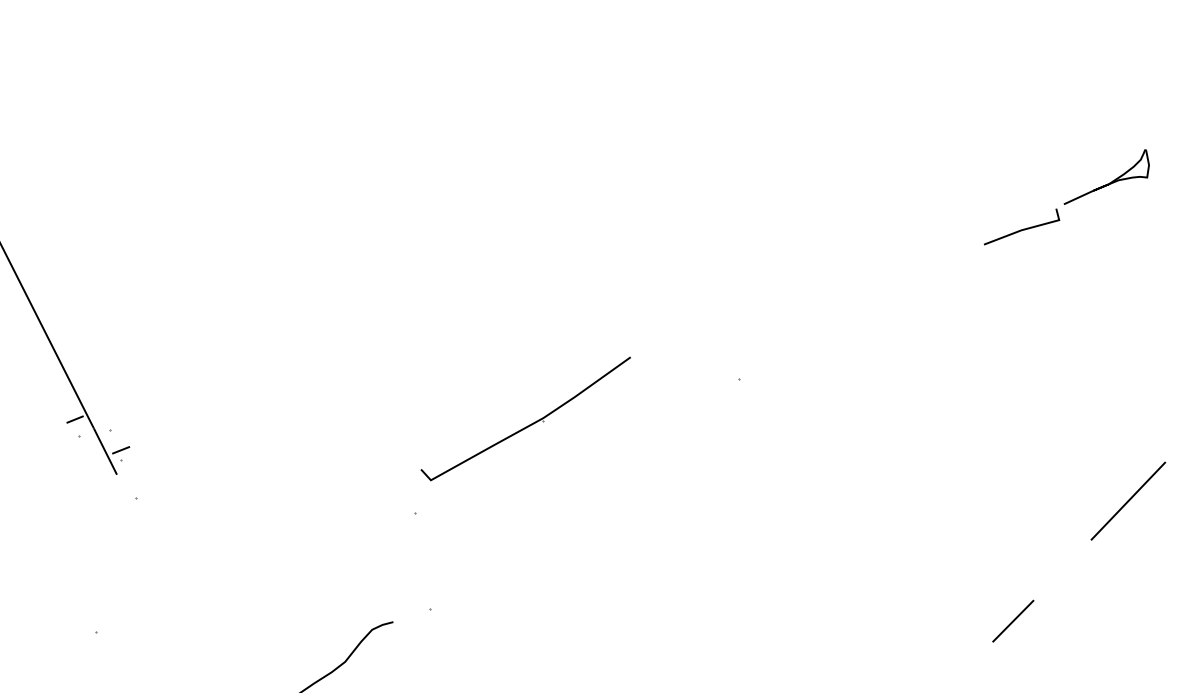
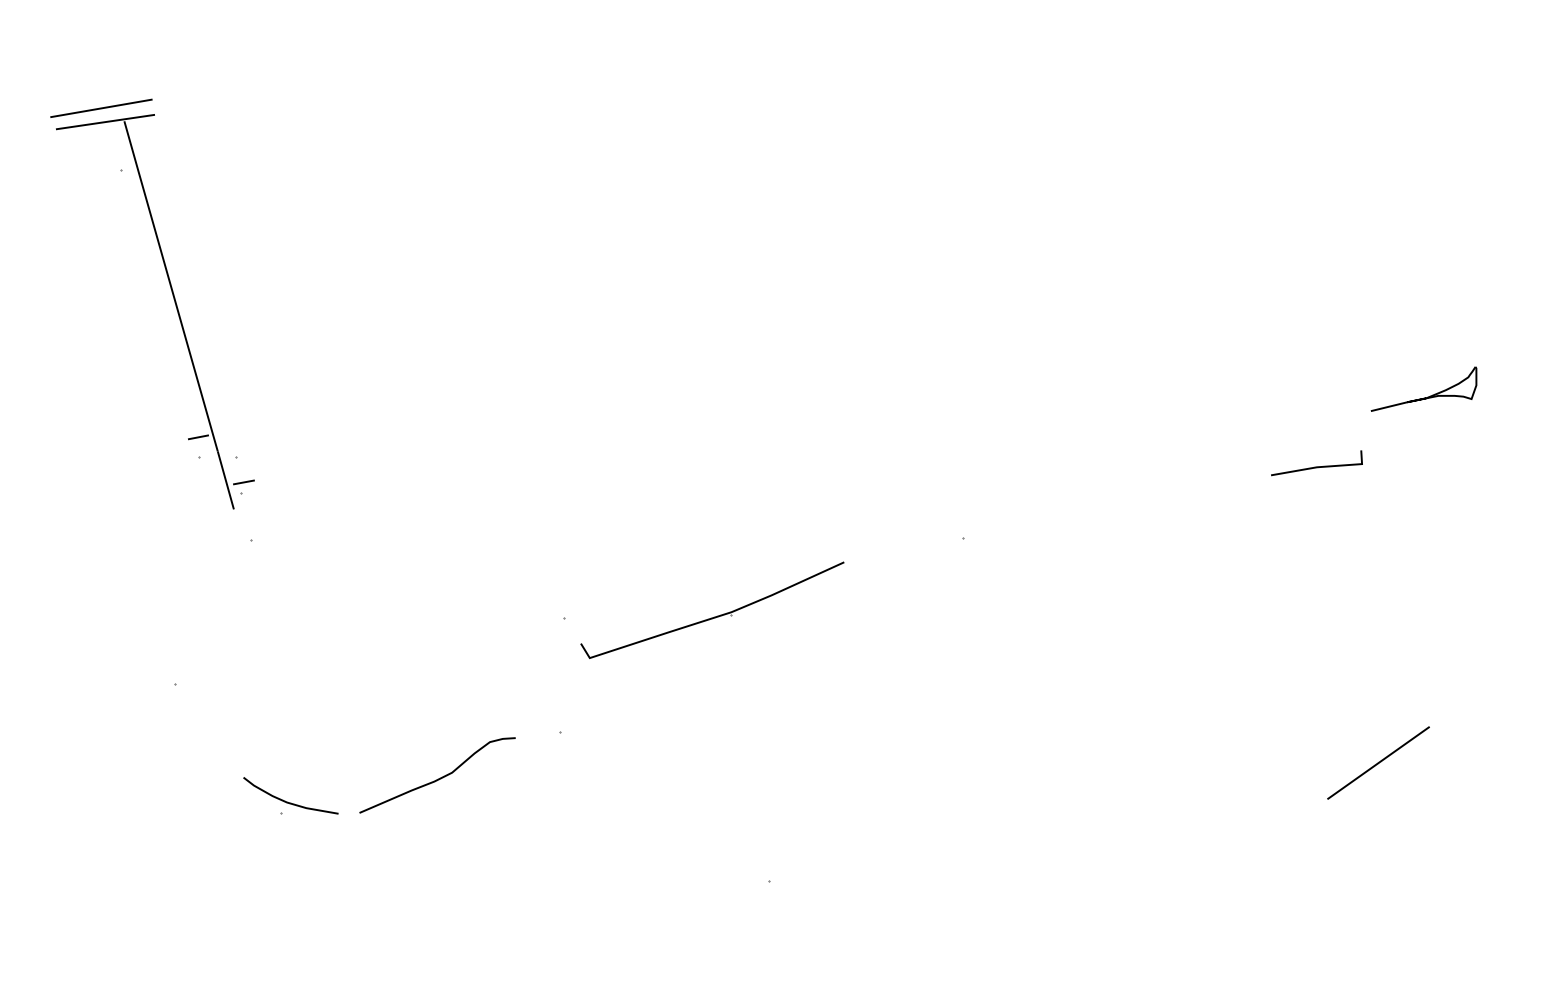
line: (1021, 229) -> (1316, 466), moved
part: (529, 424) -> (714, 616), moved
line: (1012, 620) -> (1220, 873), removed

